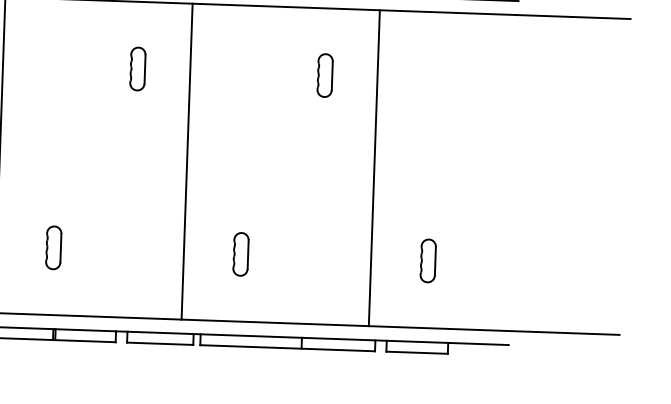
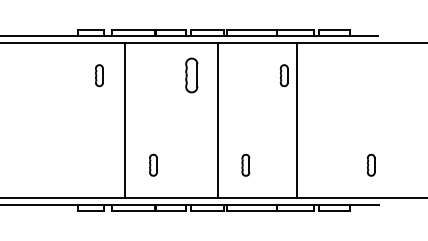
part: (137, 68) -> (191, 75), size x1.6
line: (375, 168) -> (297, 120), moved
part: (426, 259) -> (370, 164), moved

